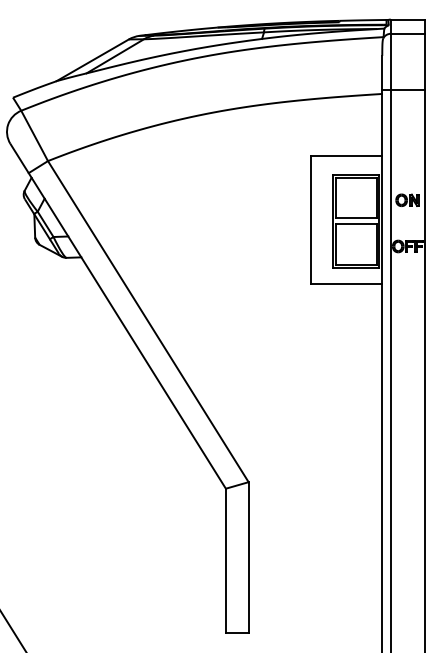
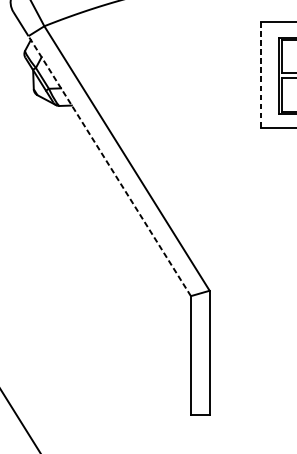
line: (311, 220) -> (261, 75), solid -> dashed
line: (127, 330) -> (109, 165), solid -> dashed

